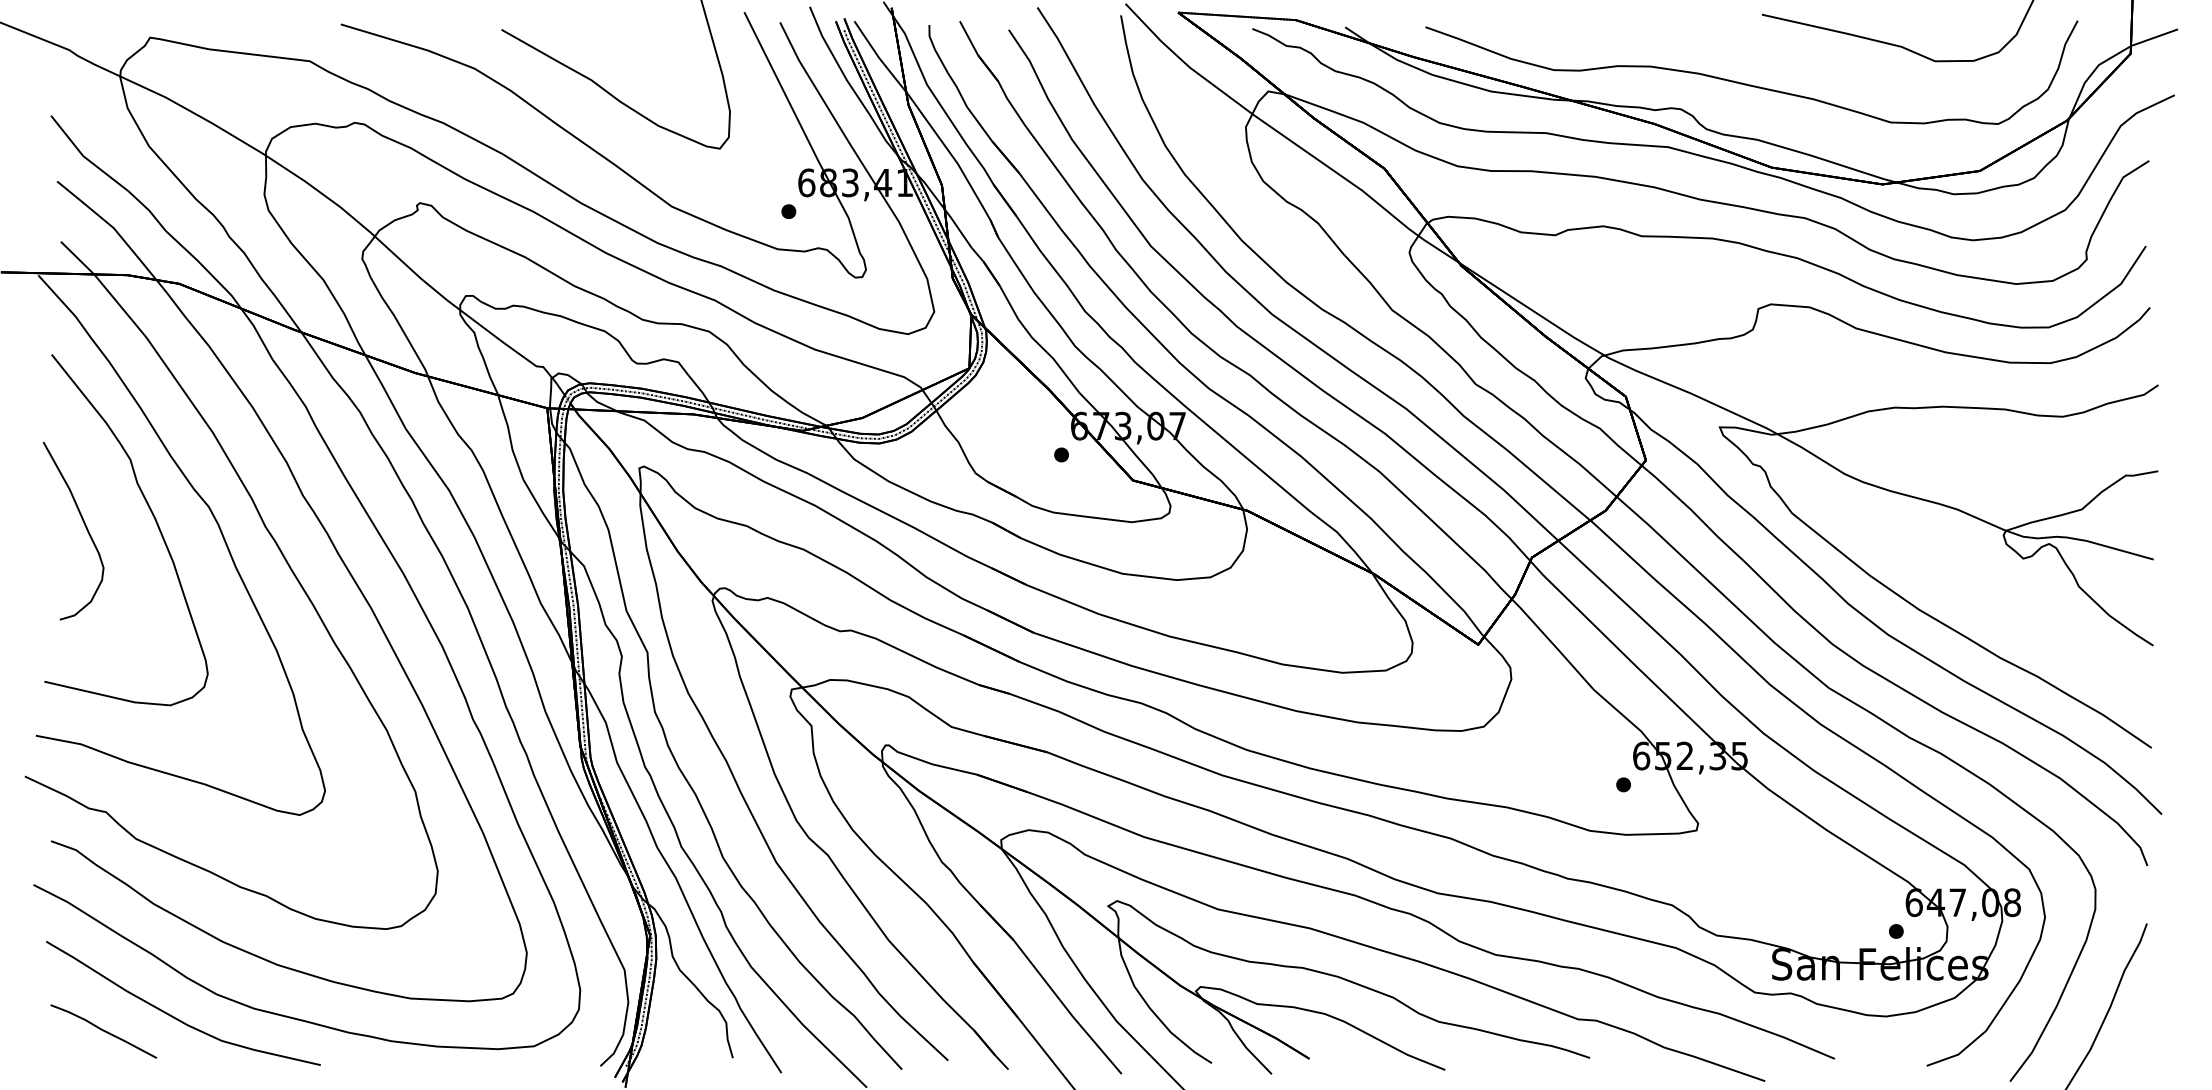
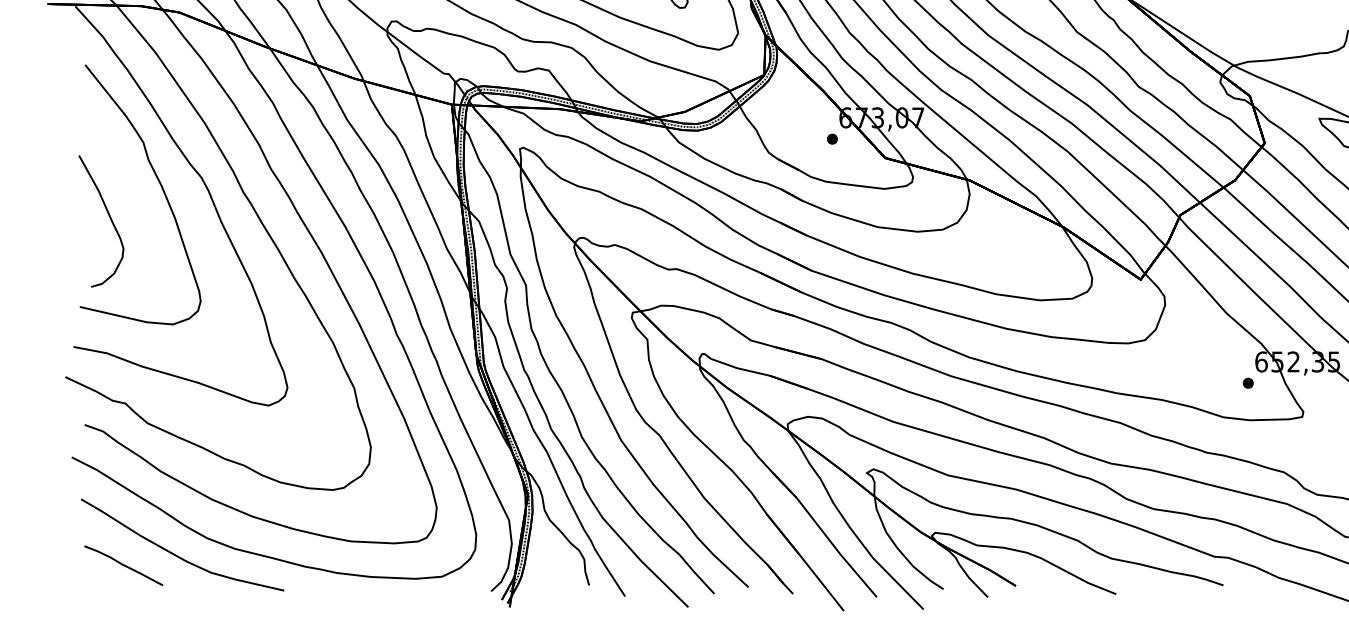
part: (84, 525) -> (109, 217), moved

